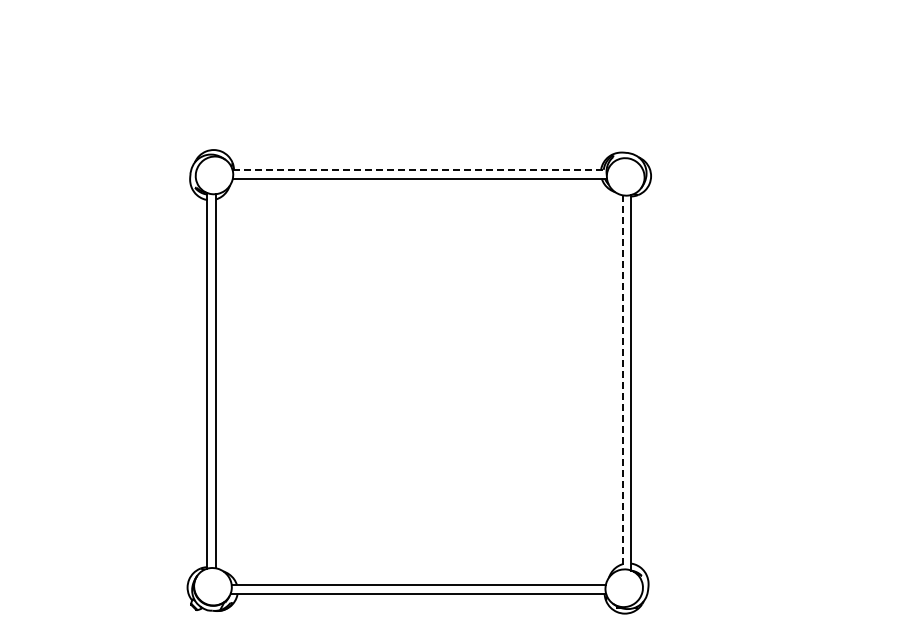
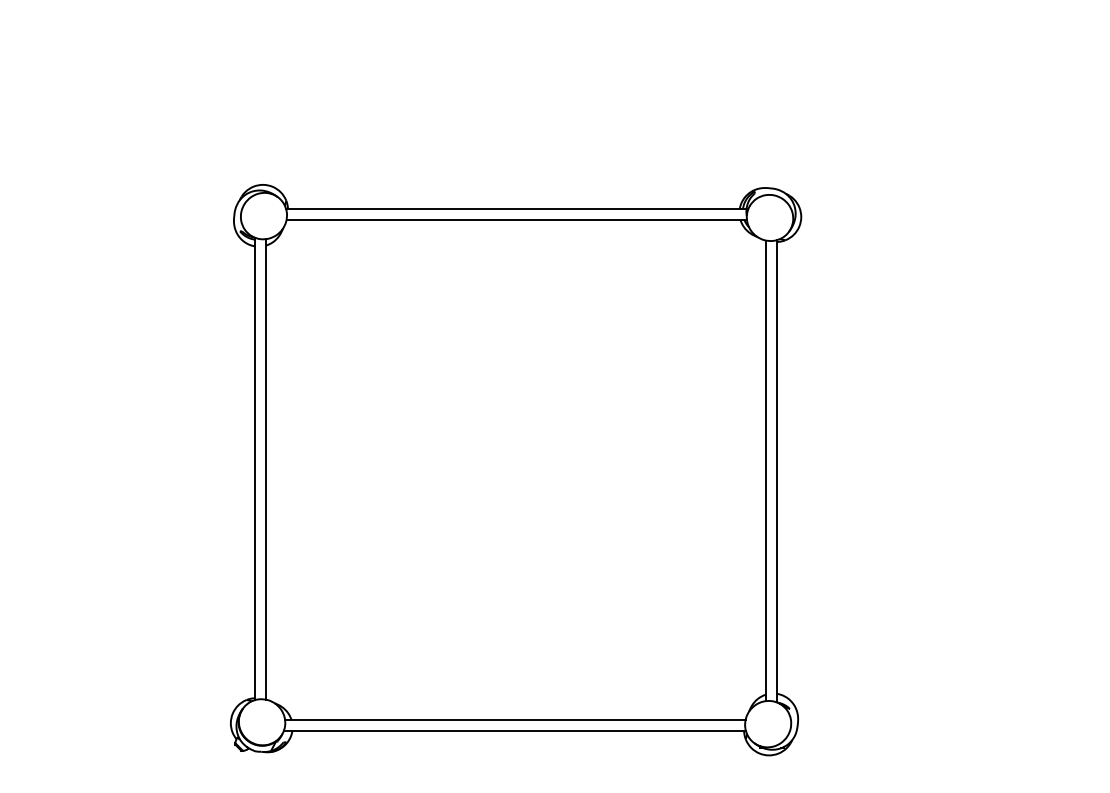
line: (420, 169) -> (517, 208), dashed -> solid
line: (622, 382) -> (766, 470), dashed -> solid

